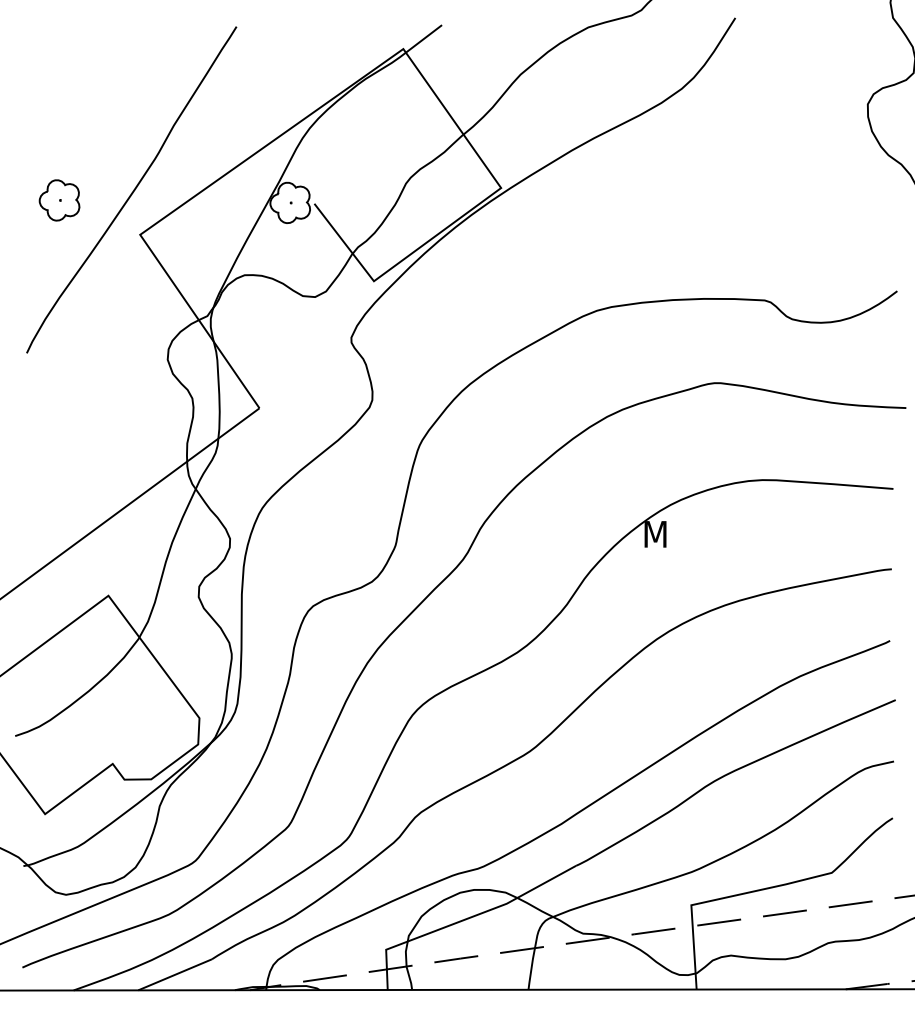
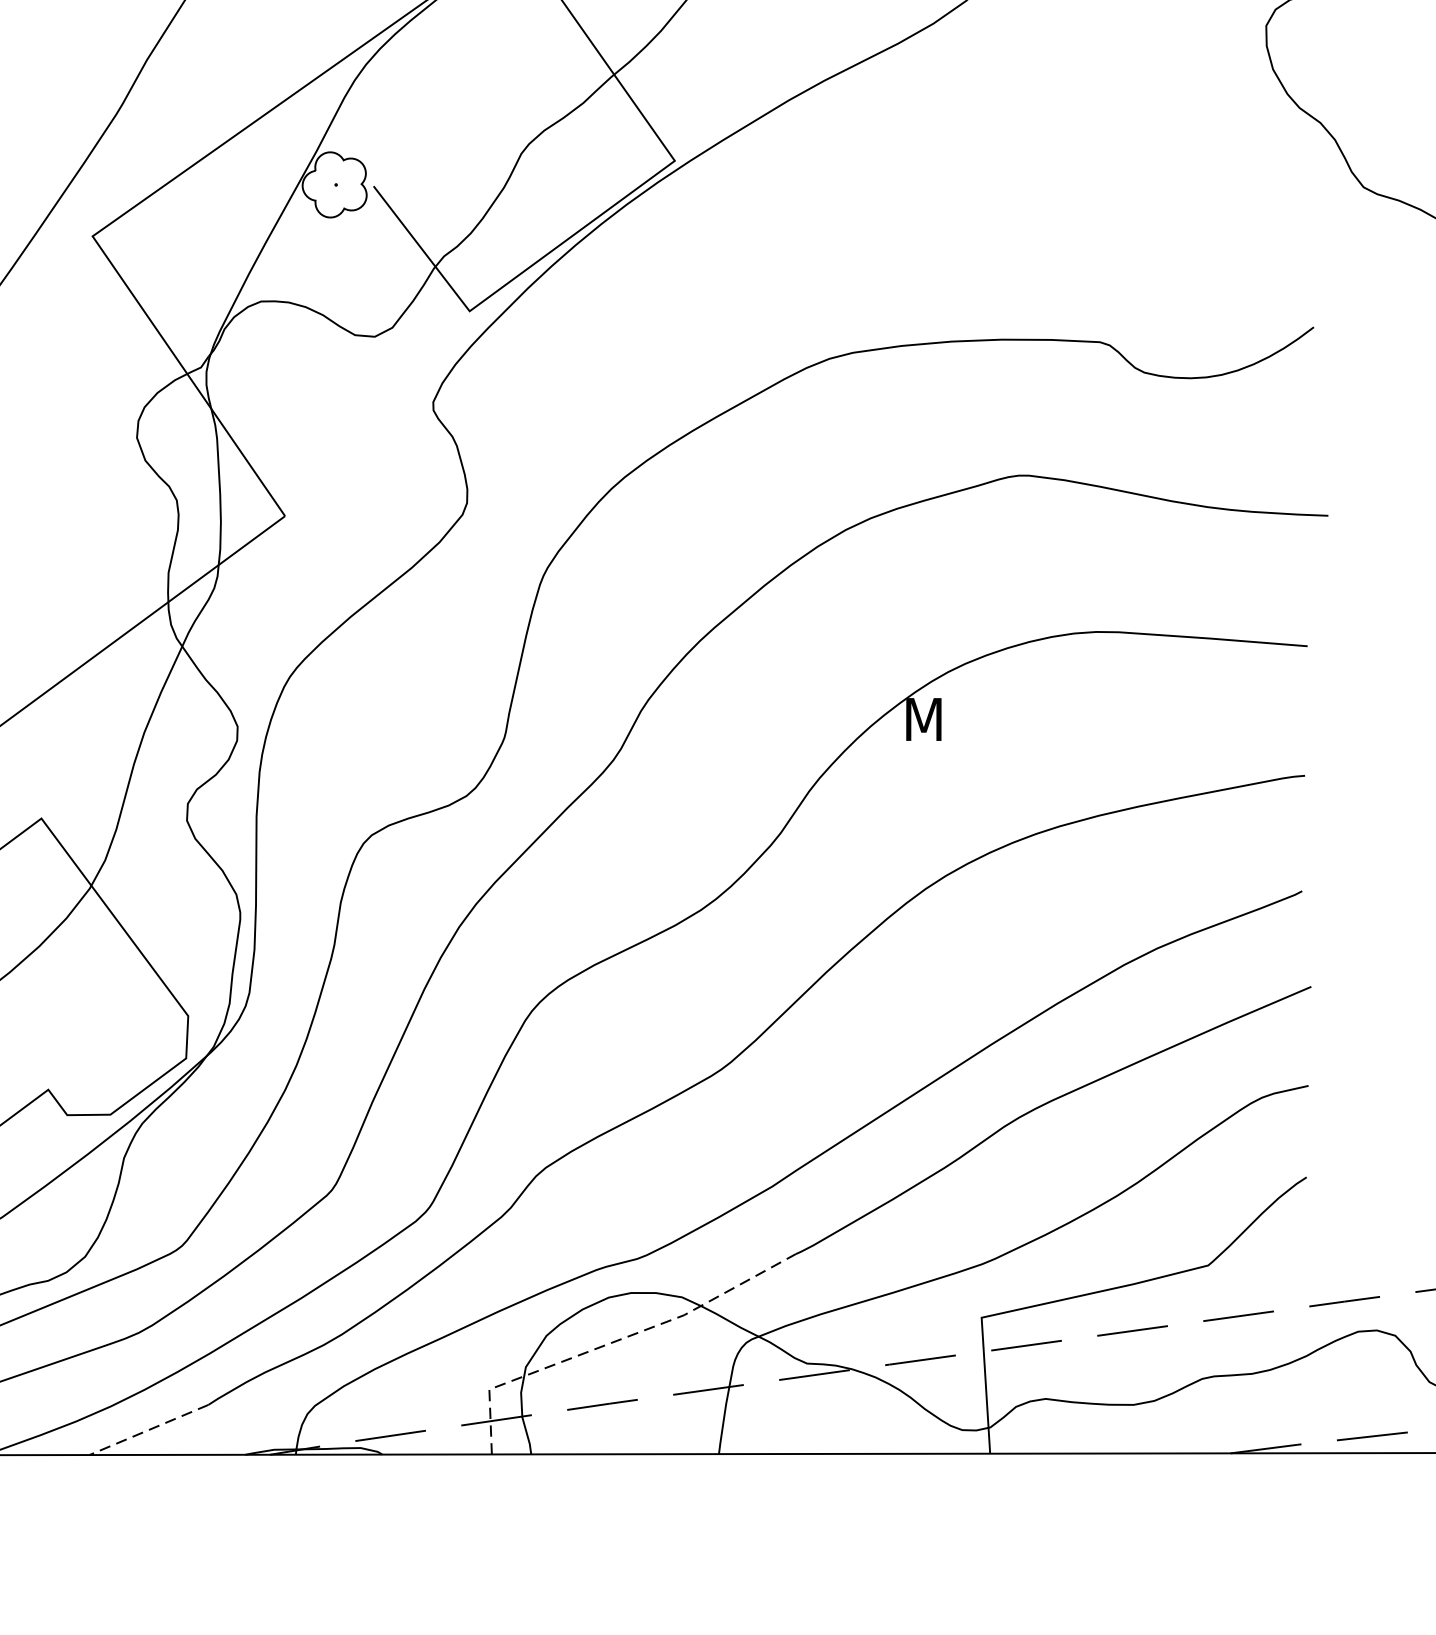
line: (465, 919) -> (617, 1340), solid -> dashed
line: (174, 975) -> (147, 1431), solid -> dashed

